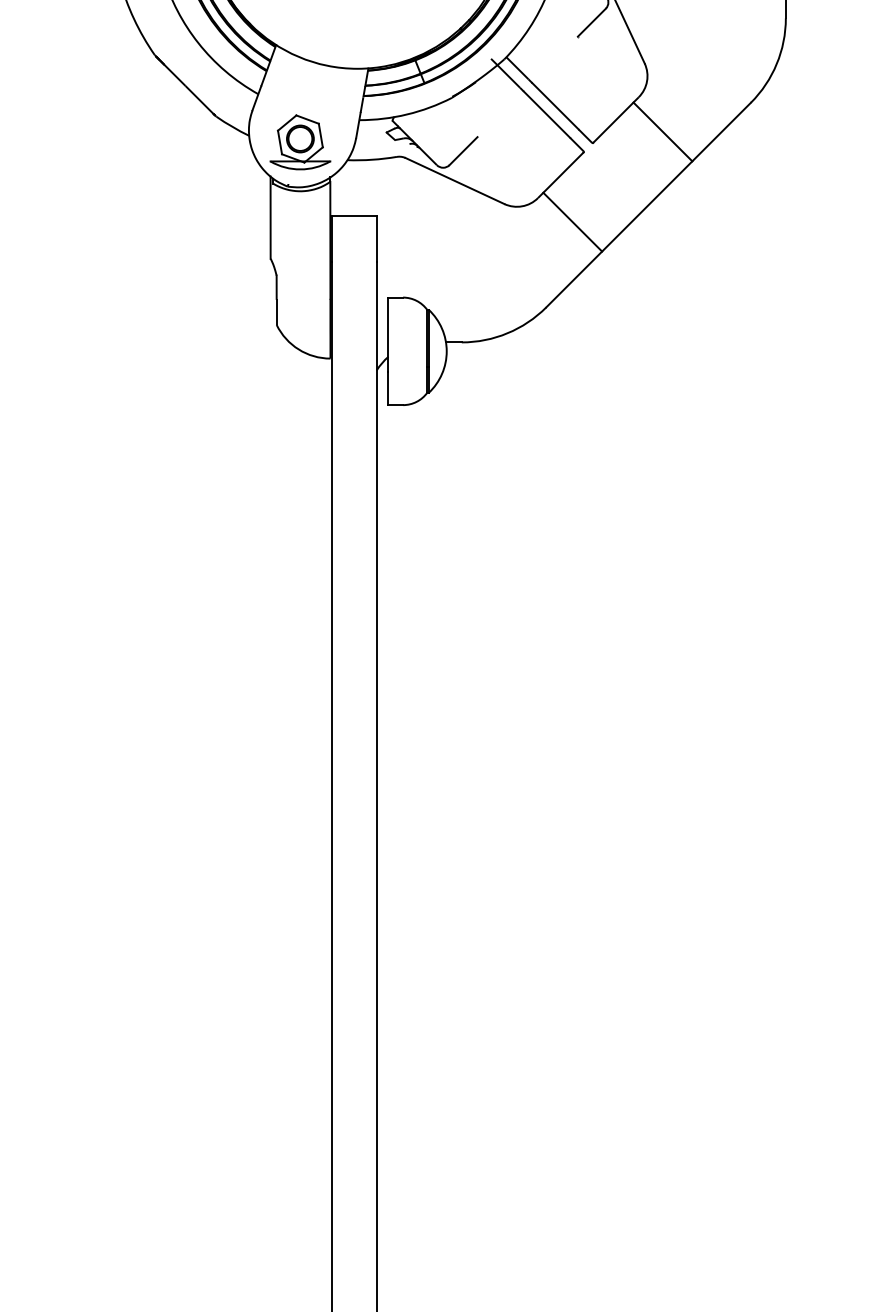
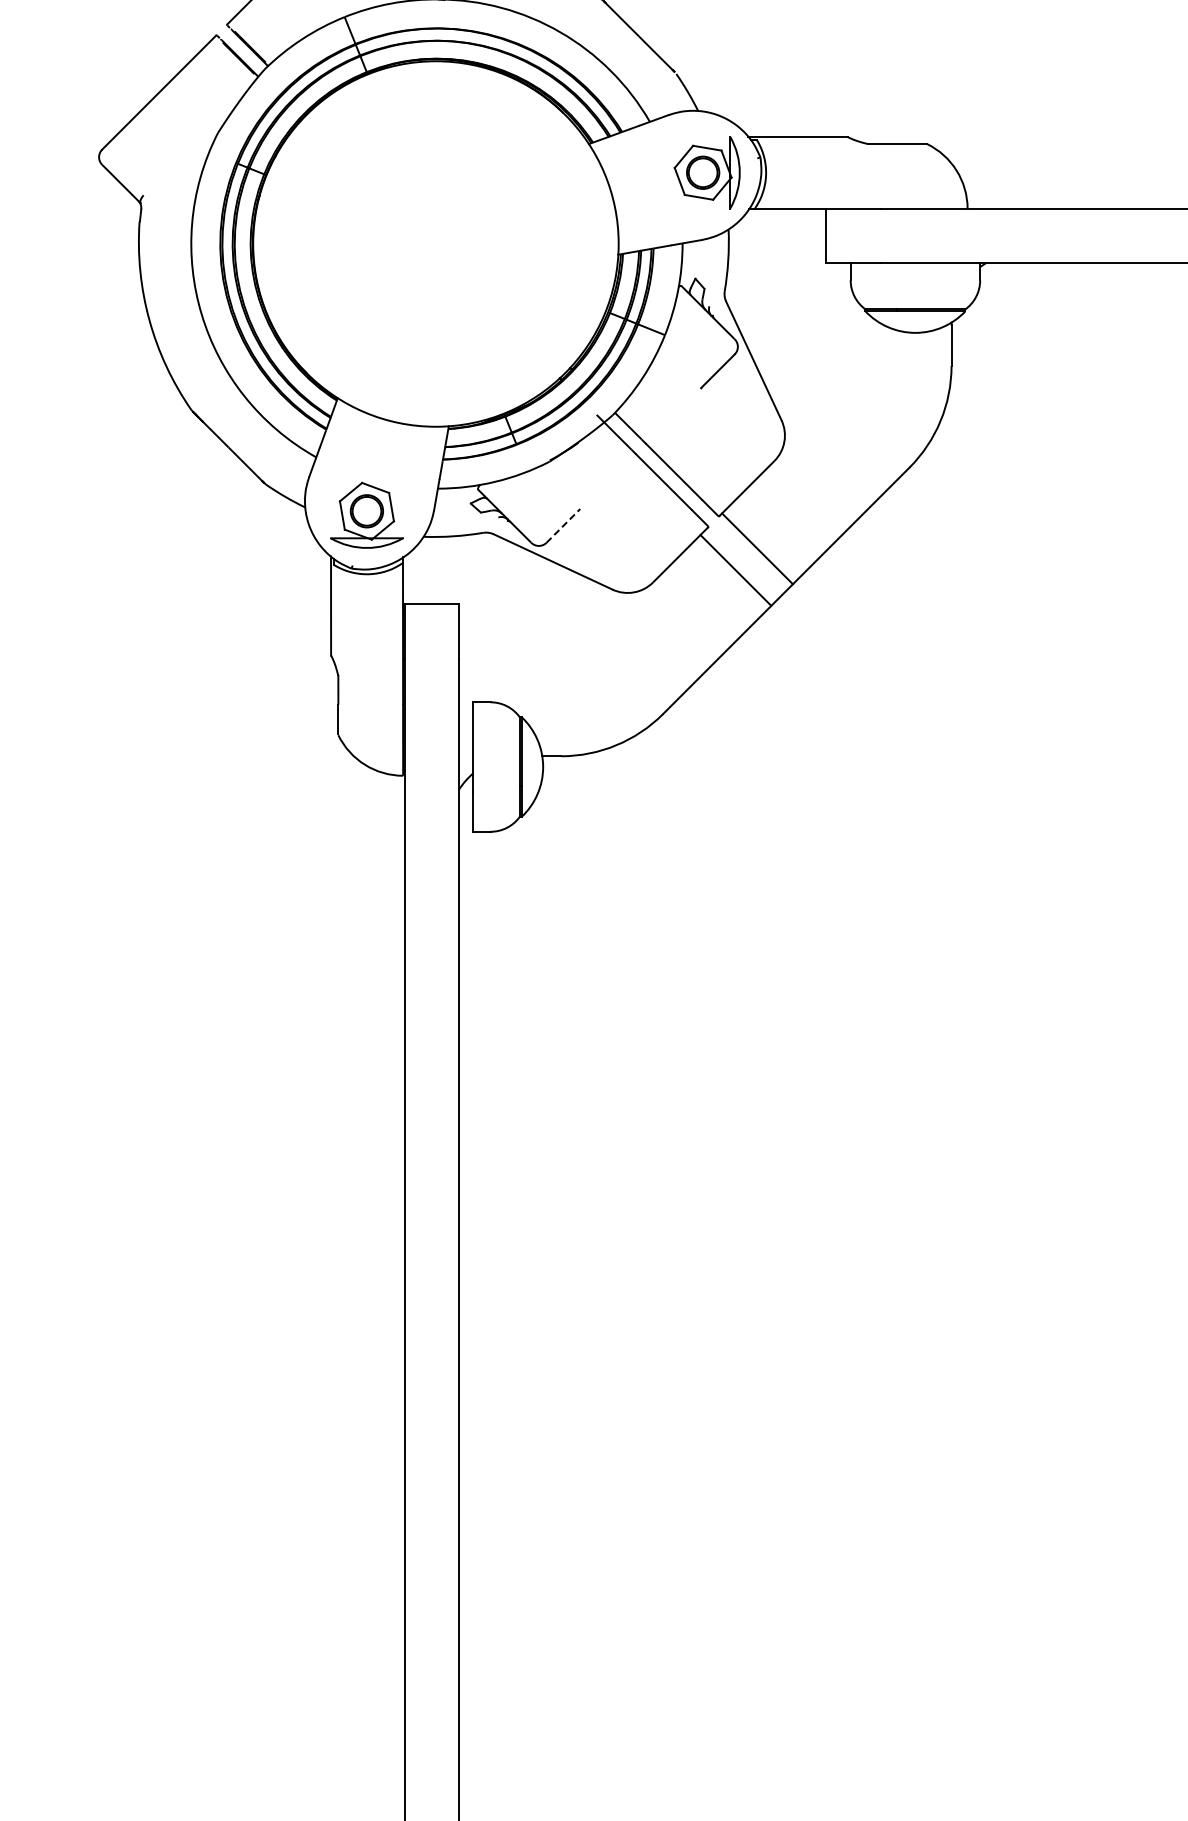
line: (662, 131) -> (757, 548), moved
line: (463, 150) -> (563, 525), solid -> dashed
line: (572, 222) -> (735, 570), moved

